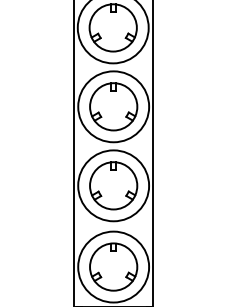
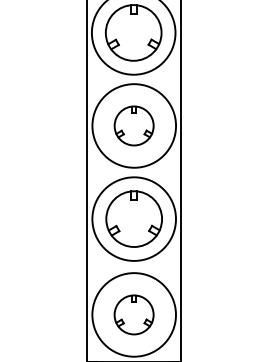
part: (113, 106) -> (133, 125), size x0.7
part: (113, 266) -> (133, 314), size x0.7

